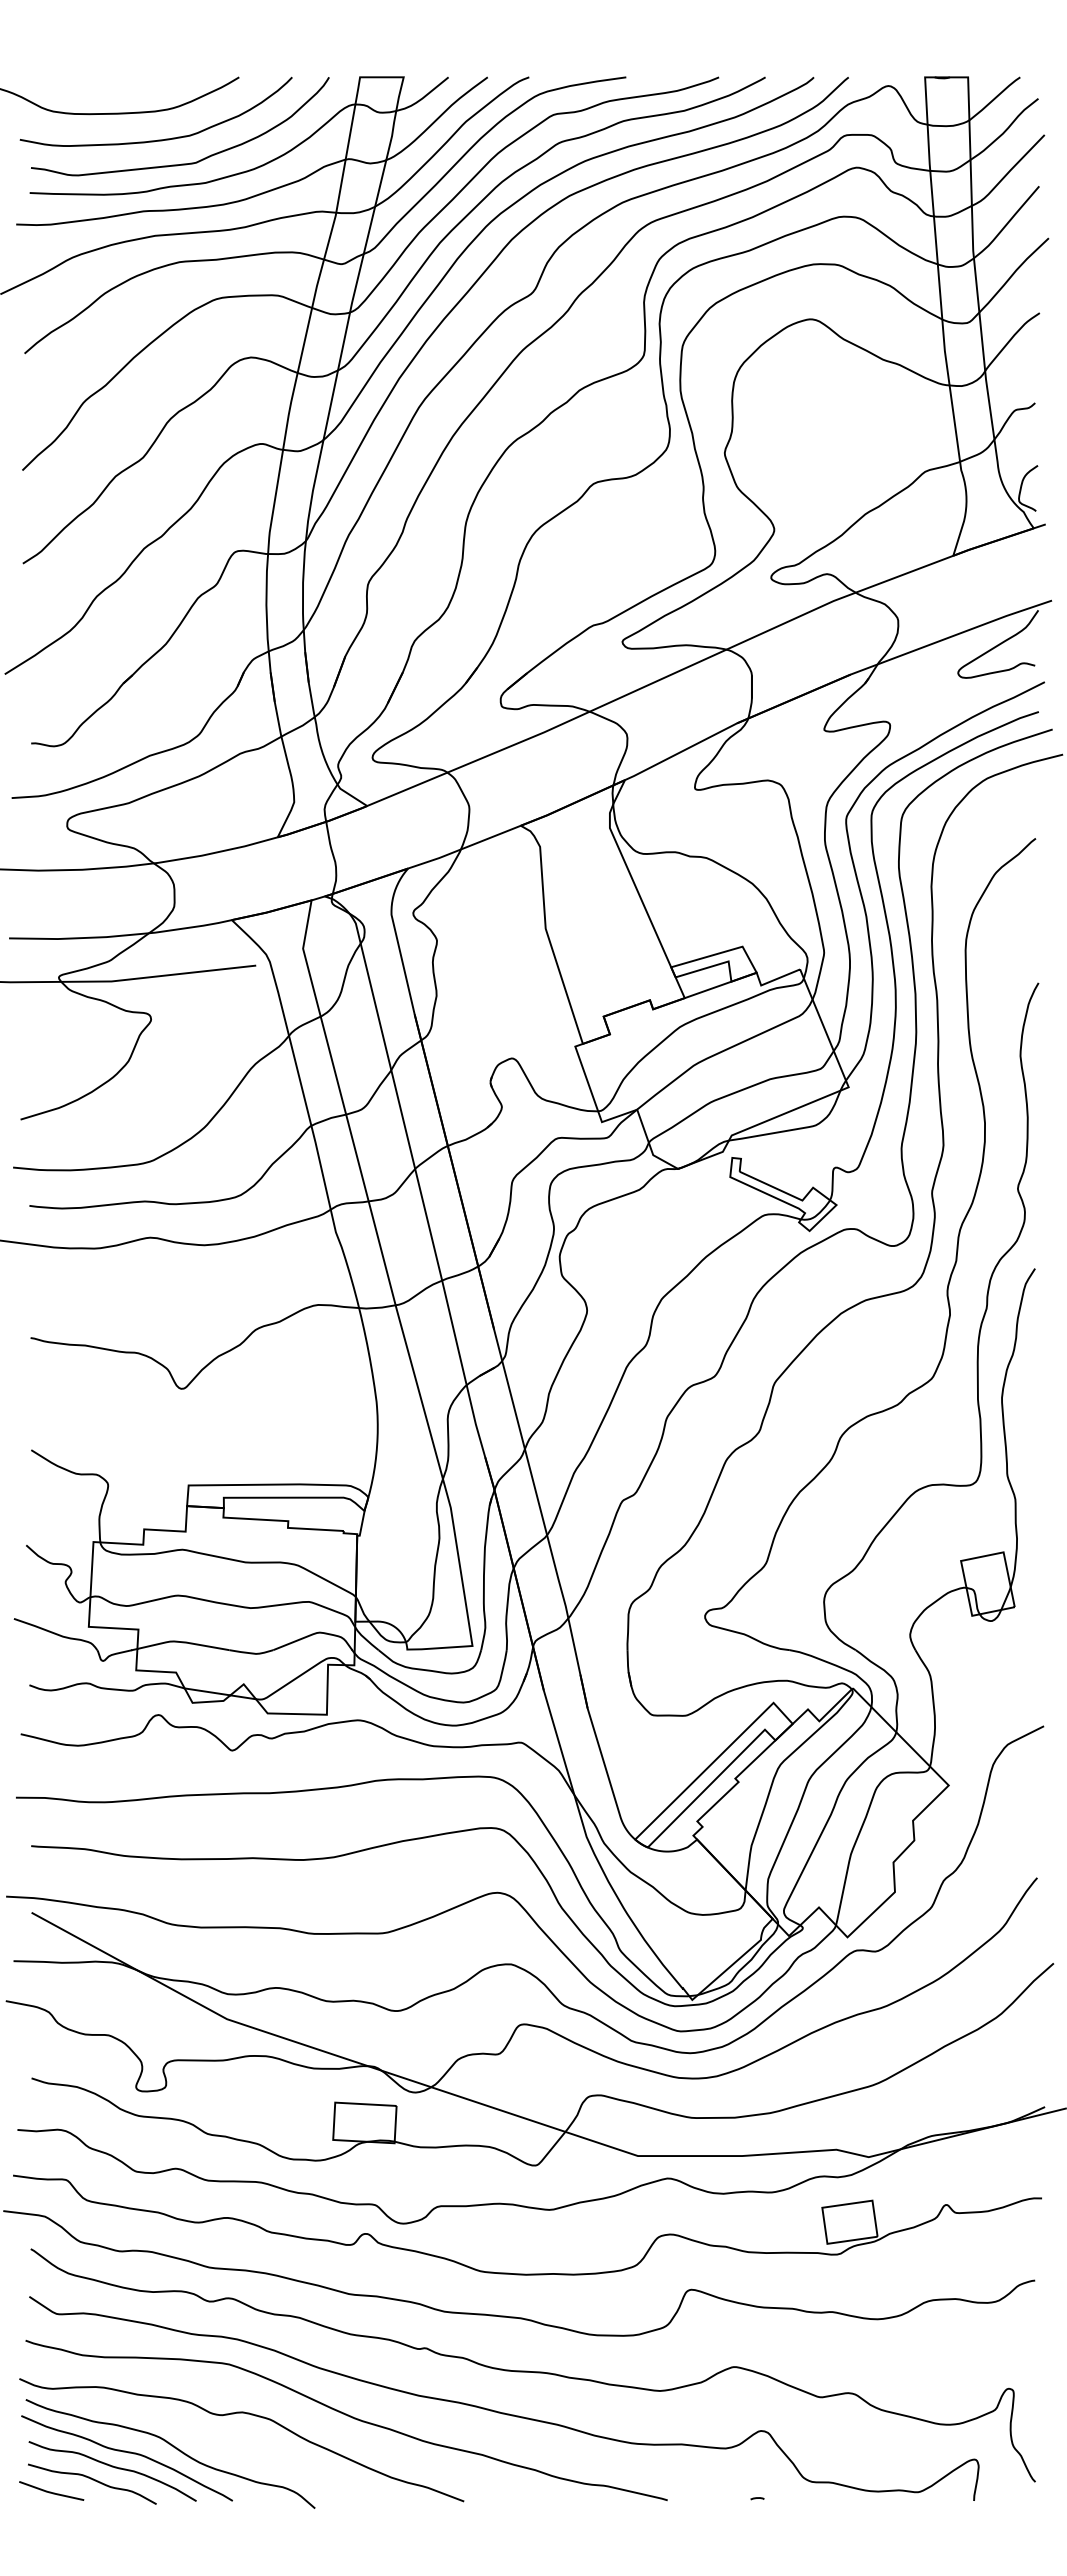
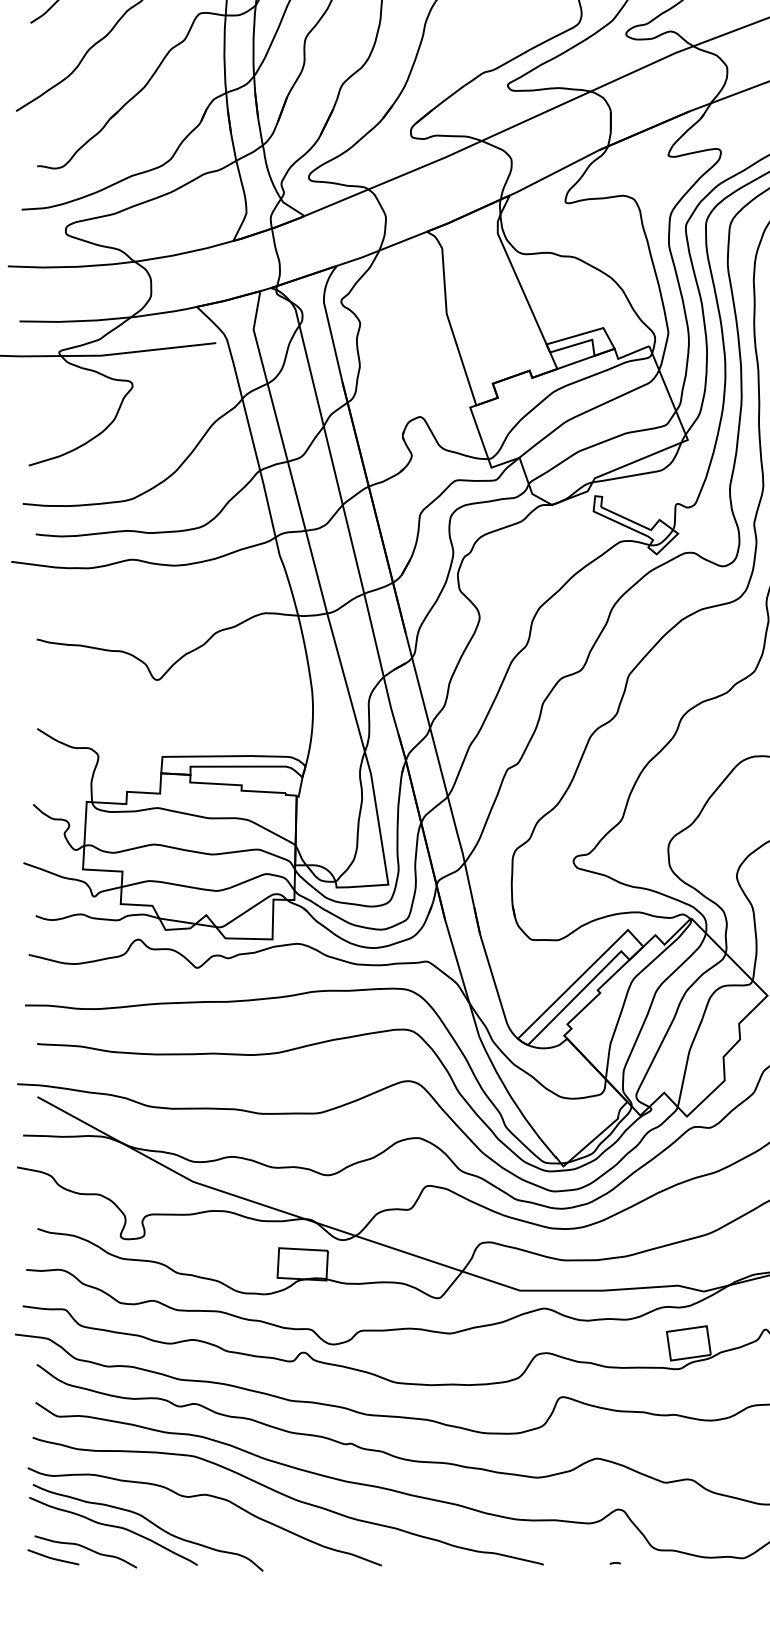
curve: (112, 2467) -> (101, 1538), removed

